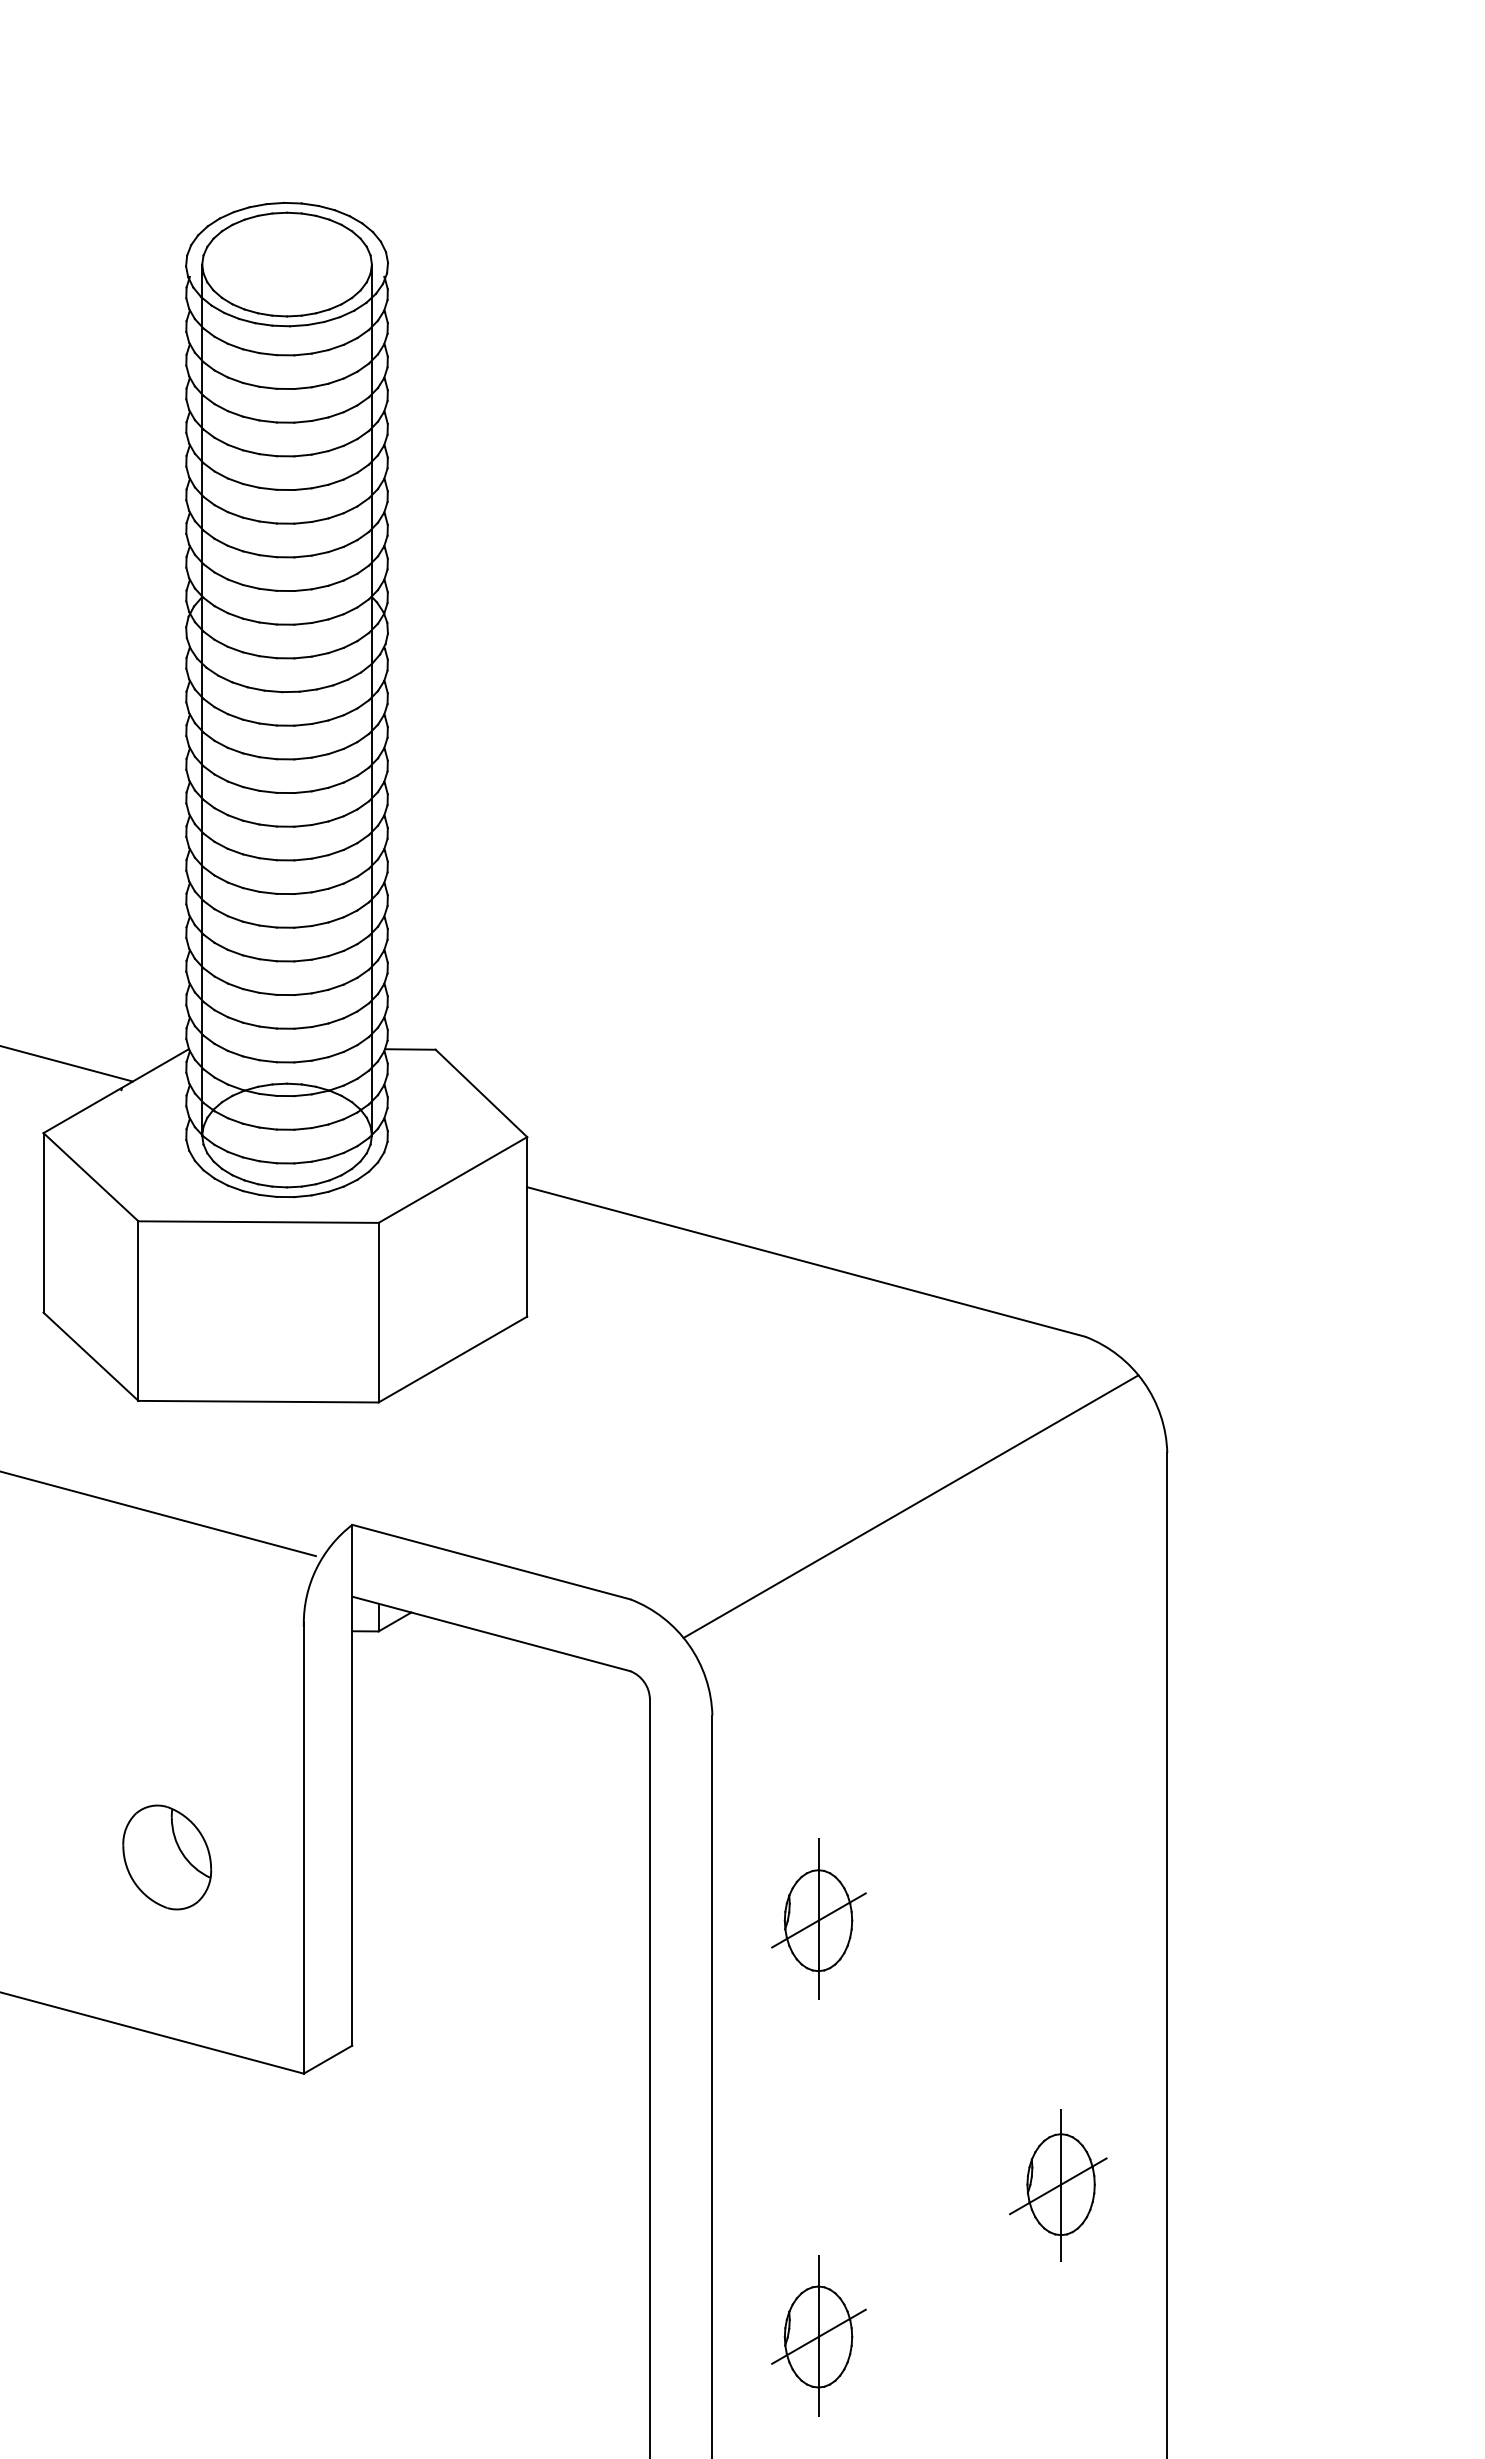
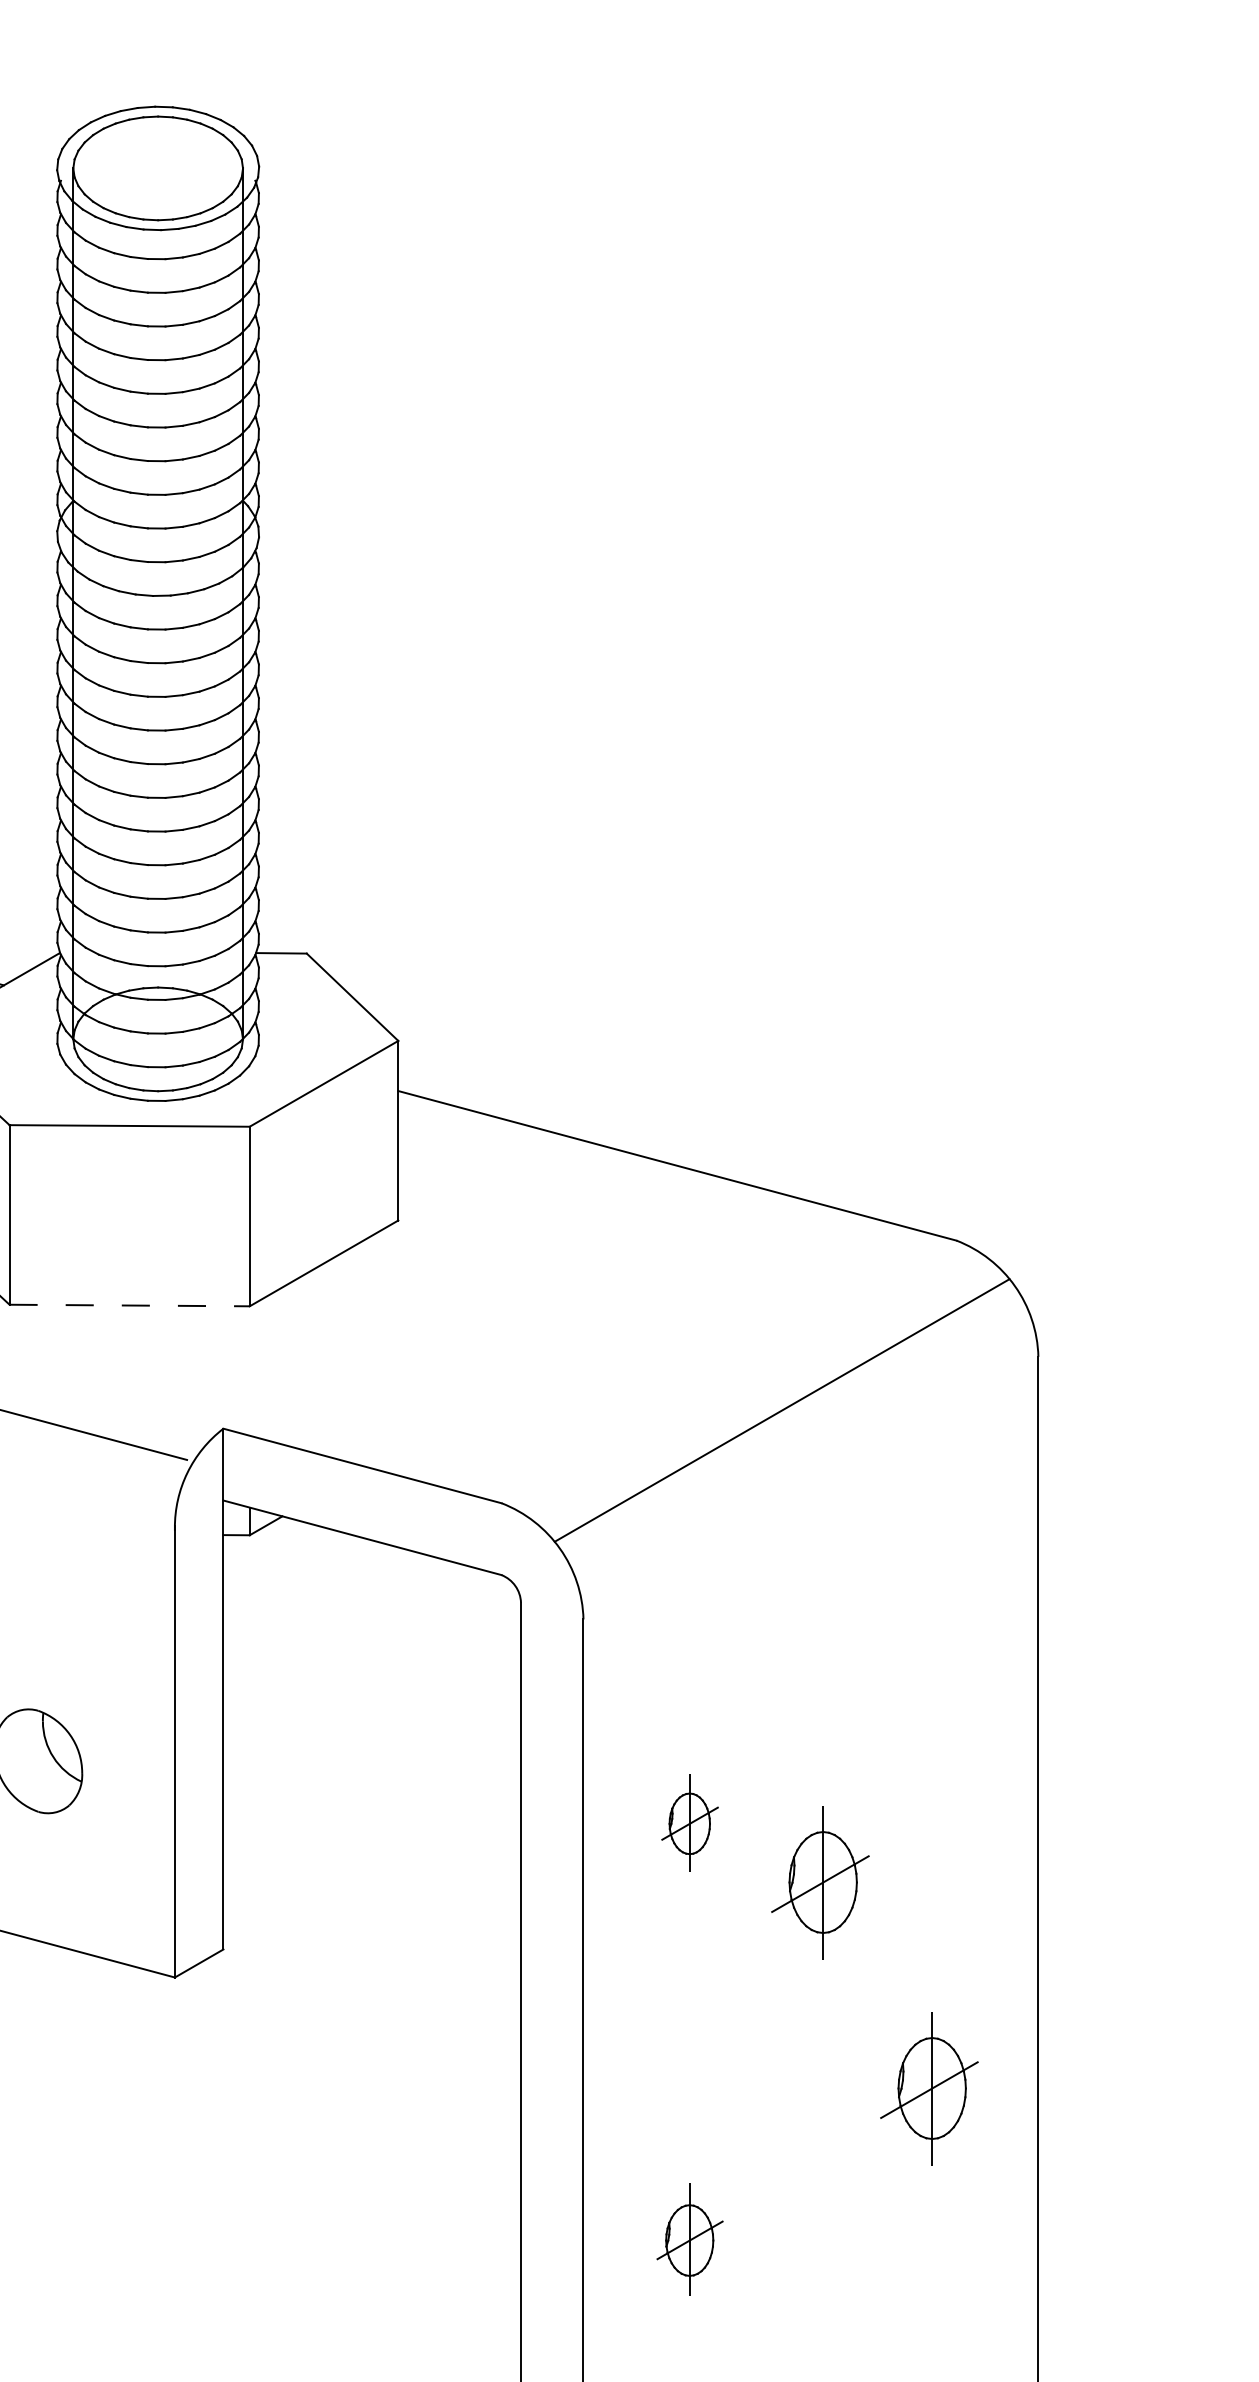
line: (259, 1401) -> (130, 1305), solid -> dashed
part: (818, 1918) -> (689, 1822), size x0.6
part: (949, 1979) -> (820, 1883), added
part: (818, 2335) -> (689, 2239), size x0.7

